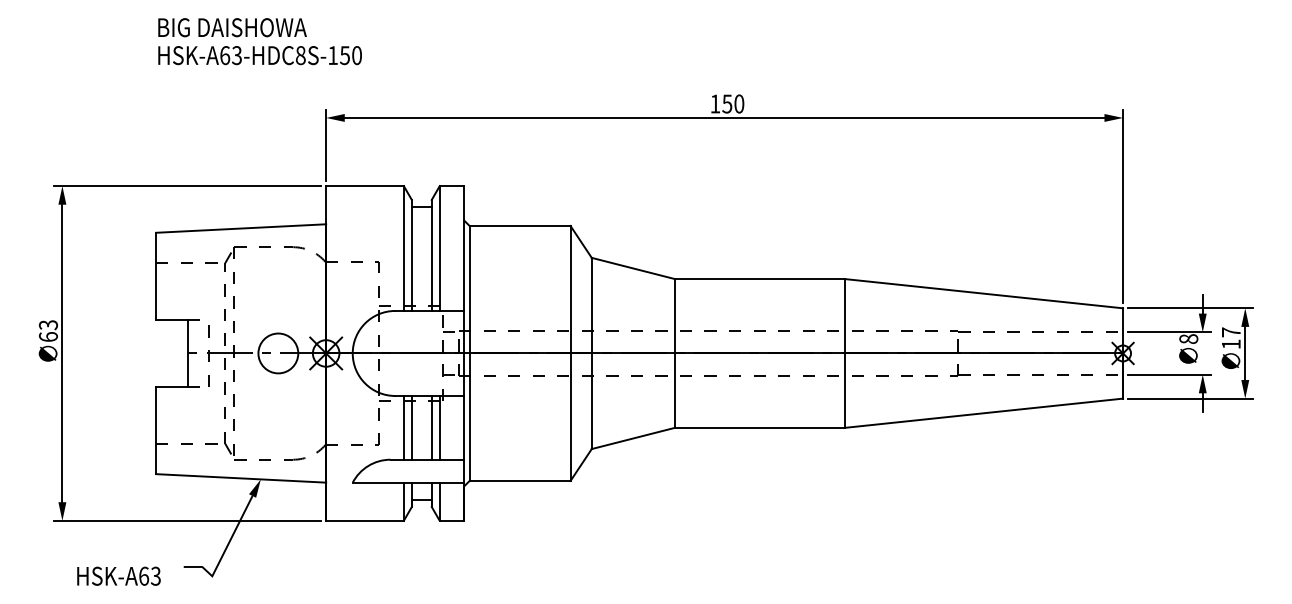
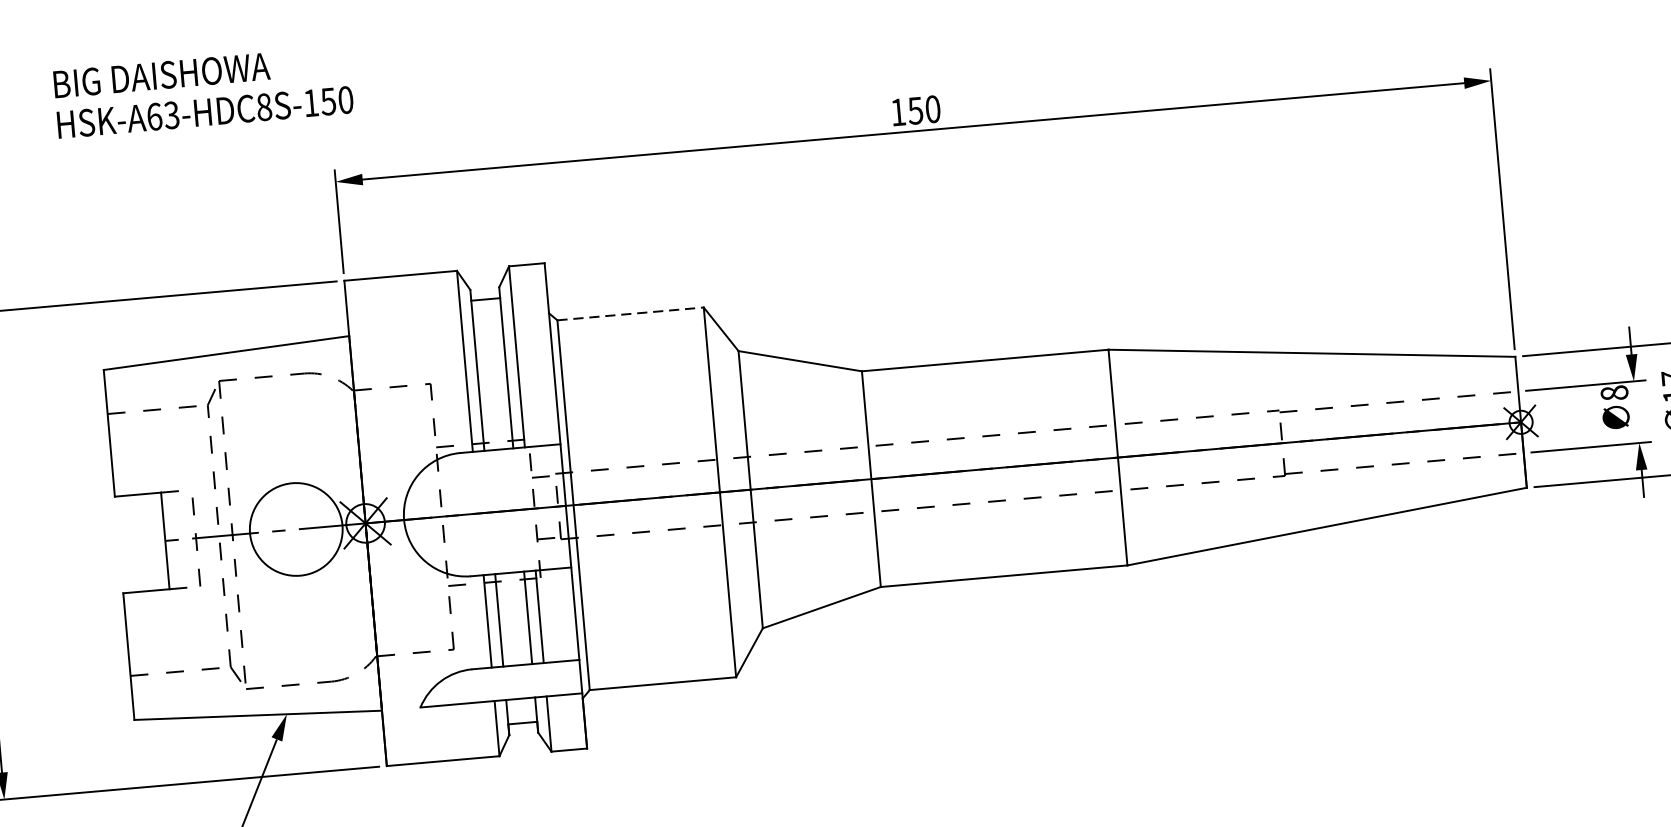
text: (259, 41) -> (202, 92), moved
line: (520, 225) -> (631, 313), solid -> dashed
circle: (278, 353) -> (296, 529), size x1.6

